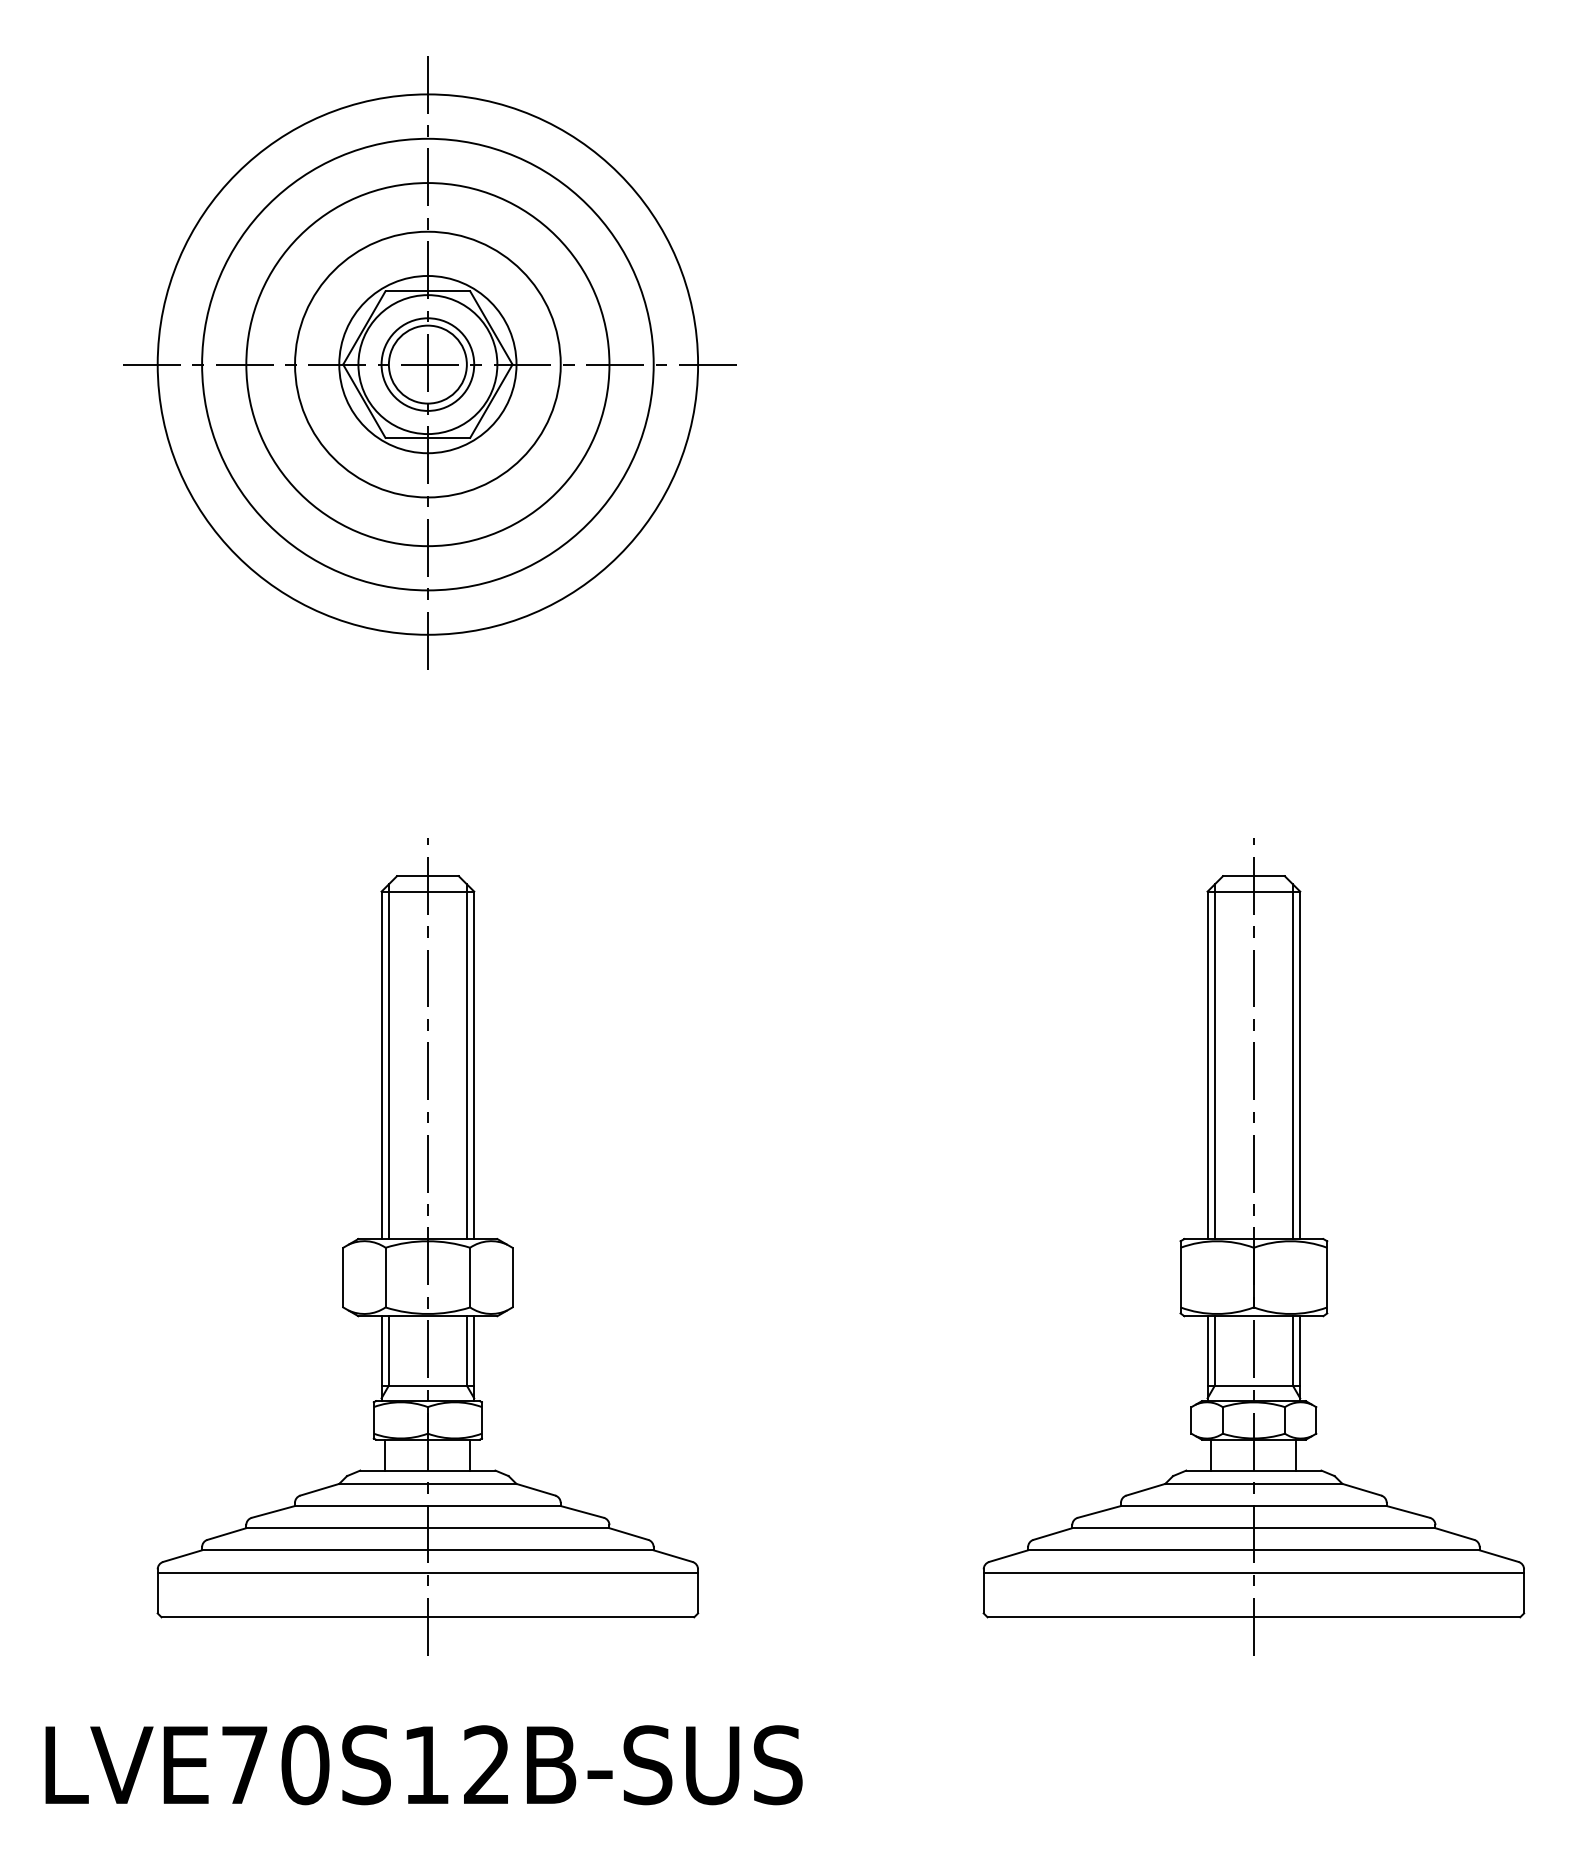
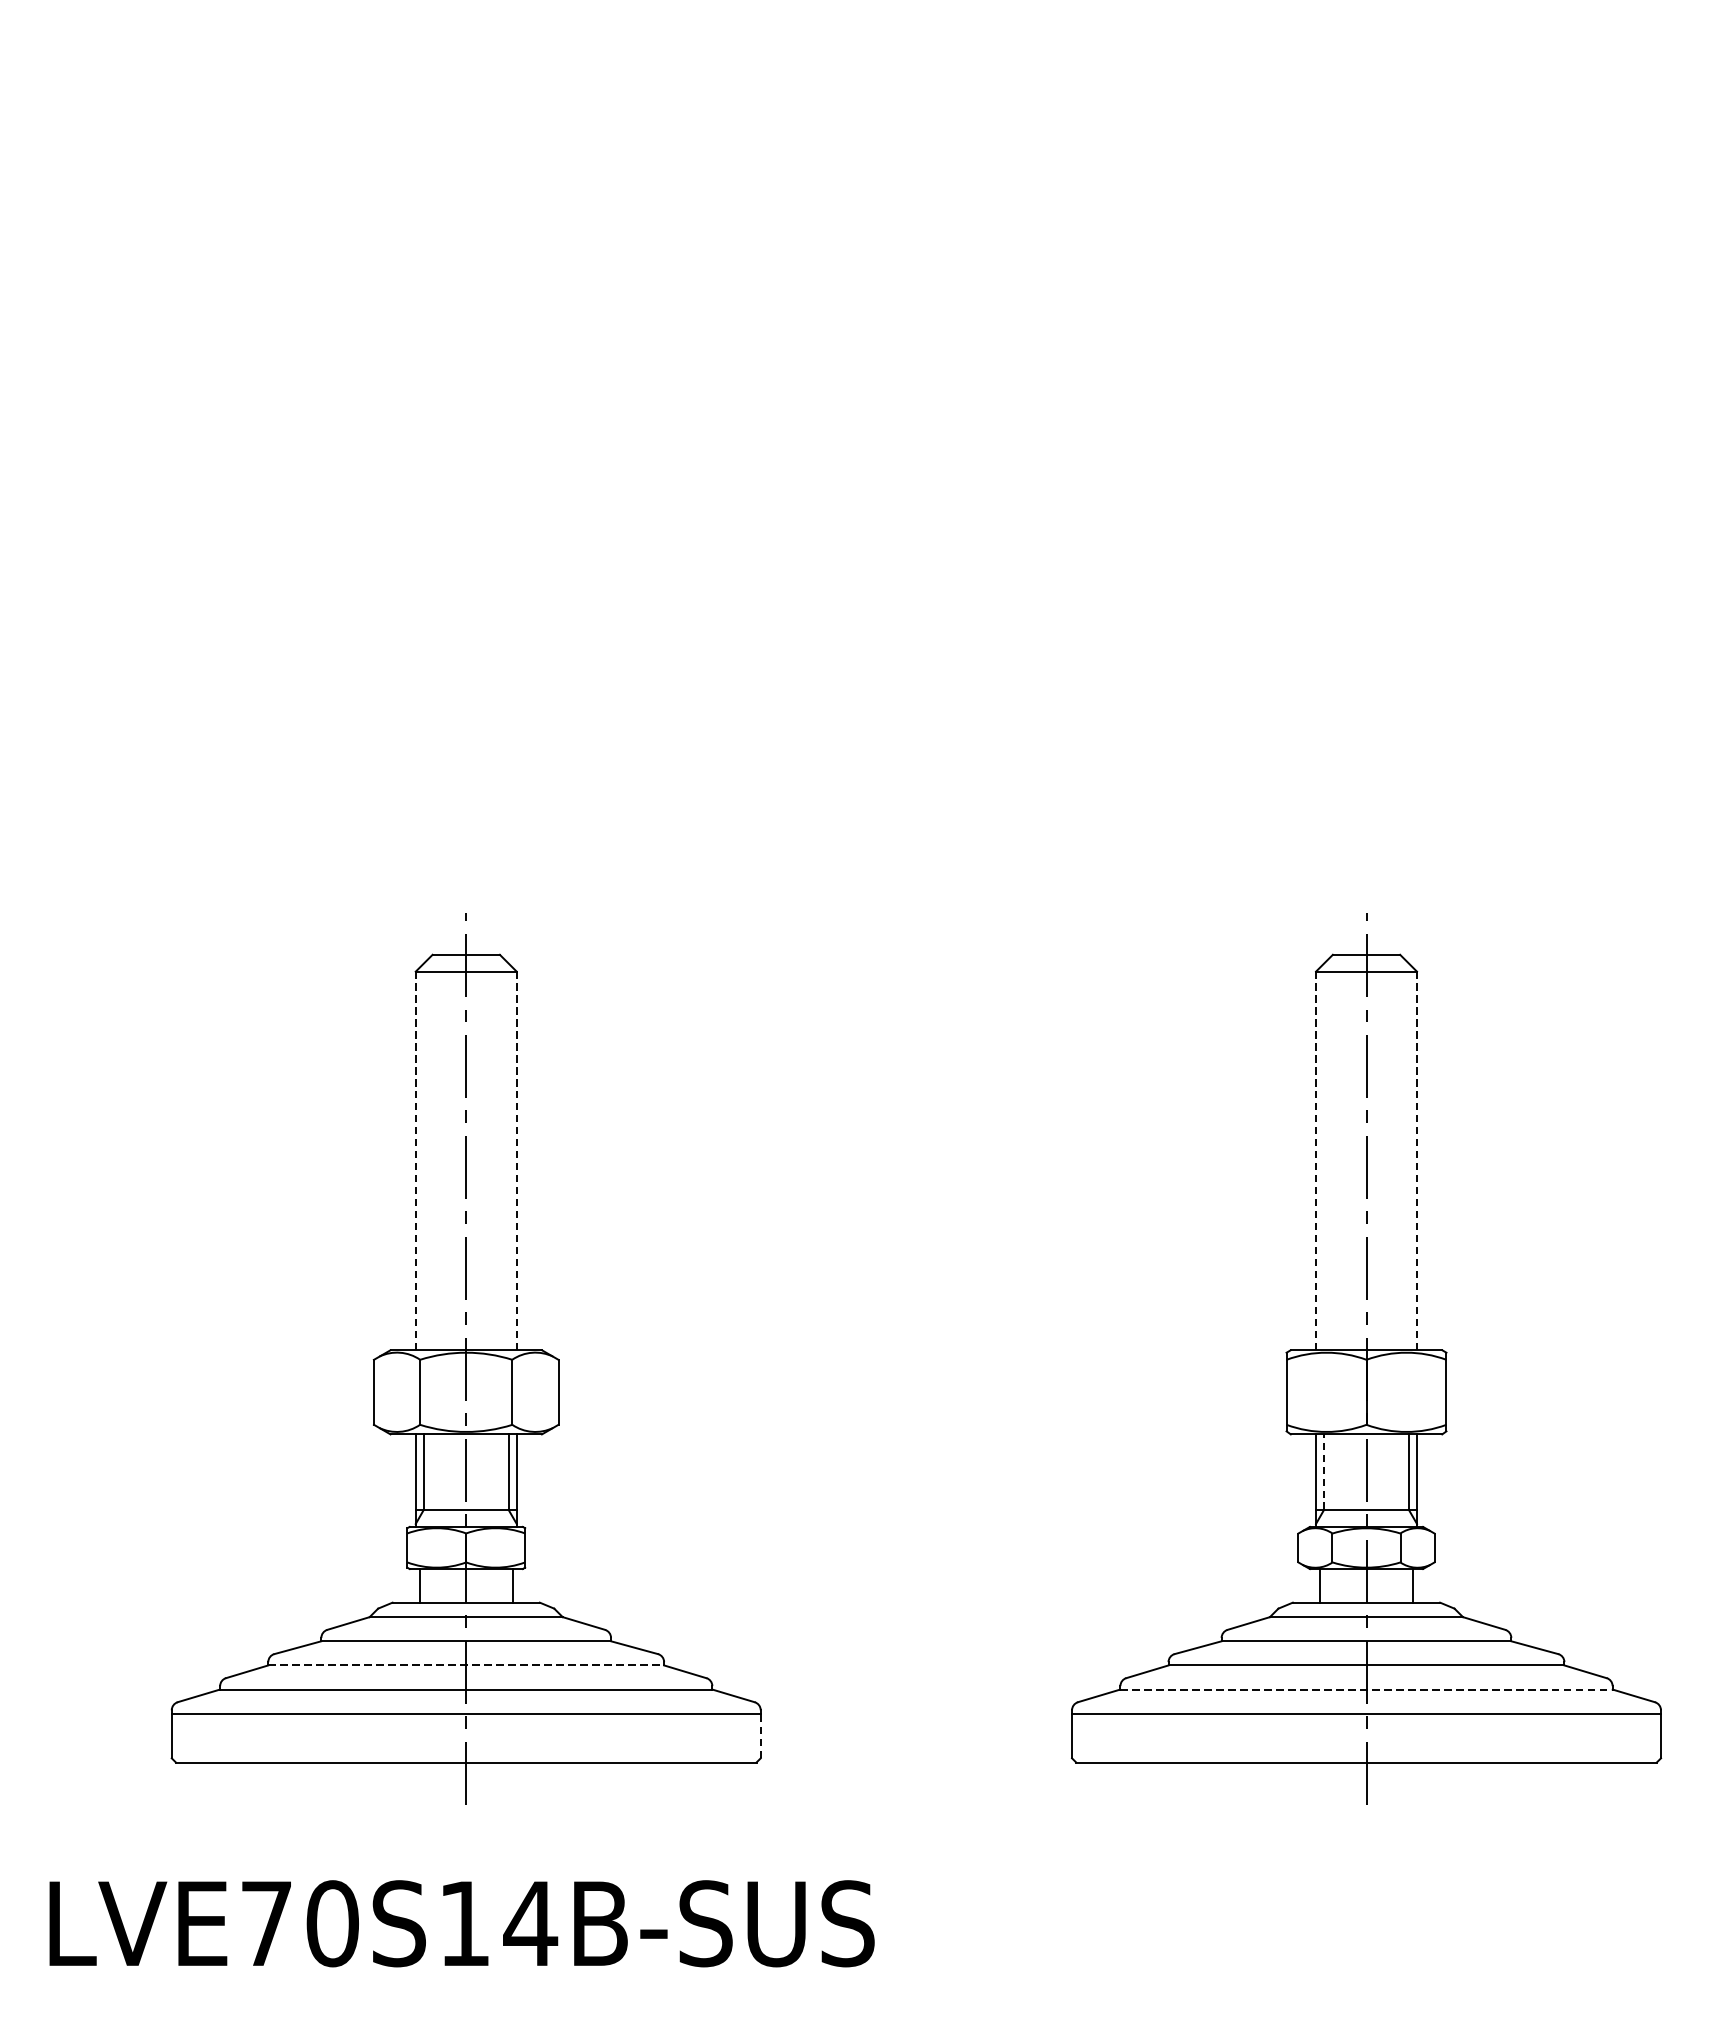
part: (429, 362) -> (467, 394), removed
line: (388, 1061) -> (423, 1156), removed
line: (466, 1061) -> (508, 1156), removed
line: (1214, 1061) -> (1323, 1156), removed
line: (1292, 1061) -> (1408, 1156), removed
line: (381, 1065) -> (415, 1161), solid -> dashed
line: (474, 1065) -> (517, 1161), solid -> dashed
line: (1207, 1065) -> (1315, 1161), solid -> dashed
line: (1300, 1065) -> (1417, 1161), solid -> dashed
line: (1214, 1350) -> (1323, 1471), solid -> dashed
line: (427, 1528) -> (465, 1665), solid -> dashed
line: (1253, 1550) -> (1366, 1689), solid -> dashed
line: (698, 1592) -> (761, 1735), solid -> dashed
text: (486, 1764) -> (530, 1922), LVE70S12B-SUS -> LVE70S14B-SUS

